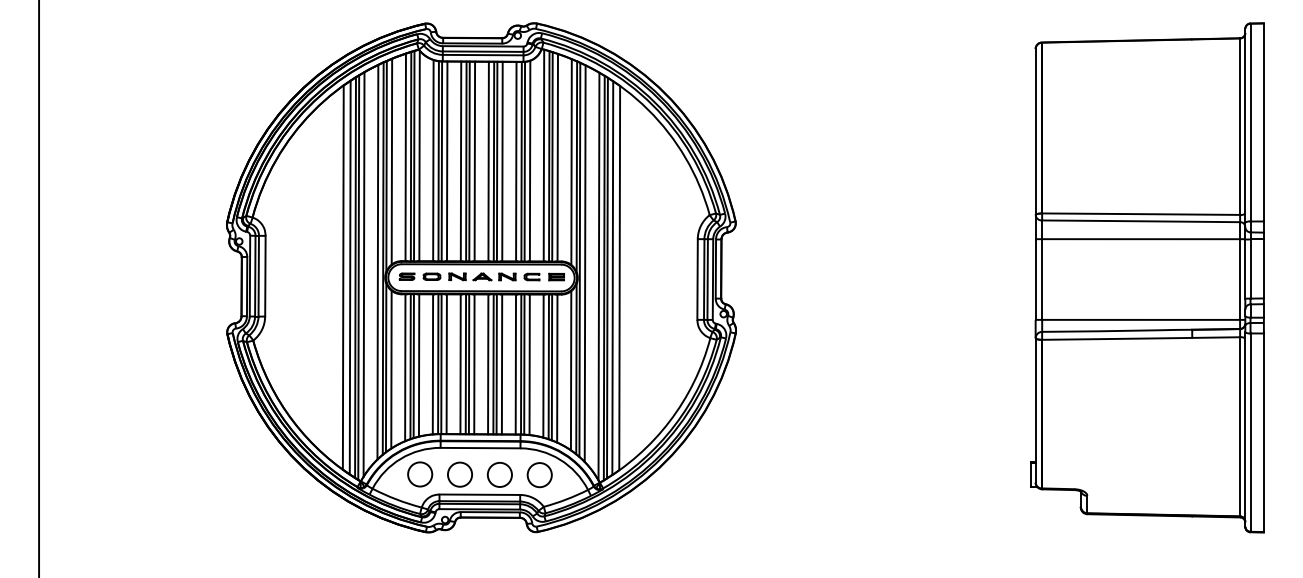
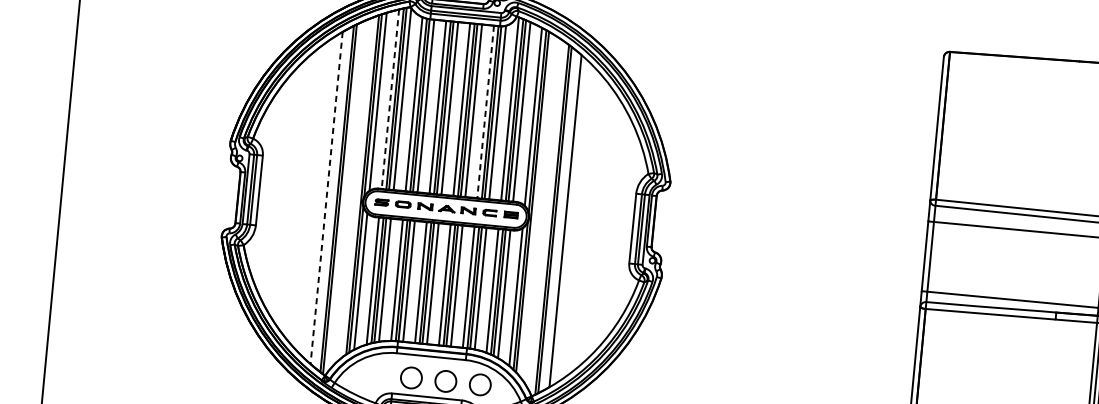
line: (405, 157) -> (390, 99), solid -> dashed
line: (516, 161) -> (485, 111), solid -> dashed
line: (377, 261) -> (357, 186), removed
line: (584, 263) -> (536, 205), removed
line: (363, 274) -> (344, 197), removed
line: (598, 276) -> (547, 217), removed
line: (343, 277) -> (326, 197), solid -> dashed
line: (349, 277) -> (331, 198), removed
line: (612, 277) -> (559, 219), removed
circle: (420, 474) -> (377, 374), removed

